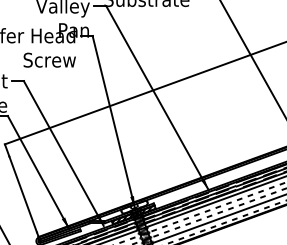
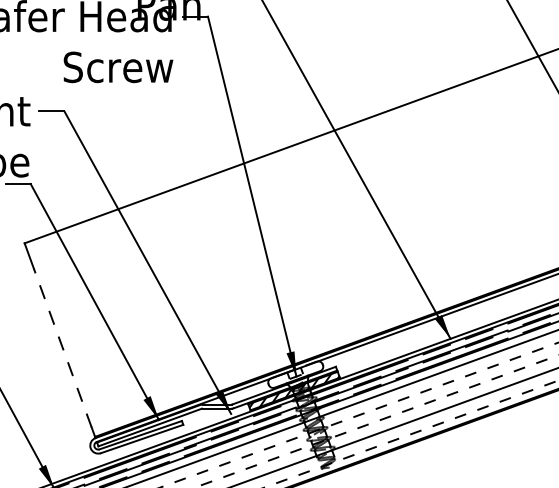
line: (23, 194) -> (63, 348), solid -> dashed

